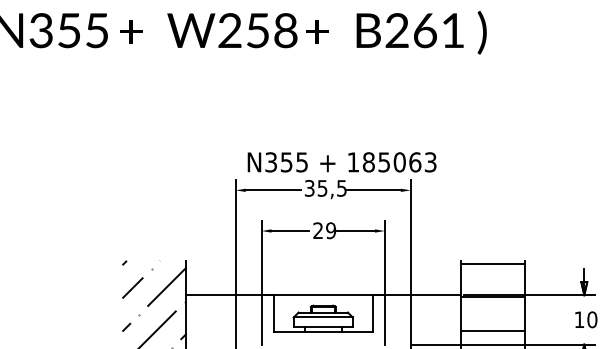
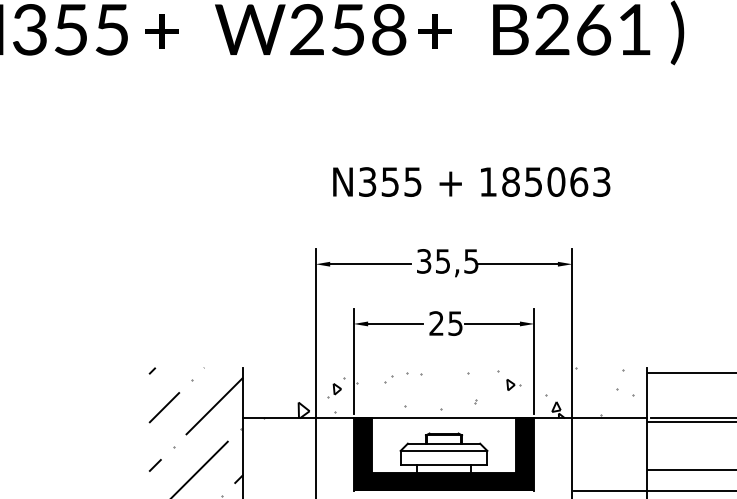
text: (341, 162) -> (470, 182), moved
text: (331, 230) -> (456, 323), 29 -> 25
hatch: (325, 278) -> (447, 393), added
fill: (322, 319) -> (442, 453), added

